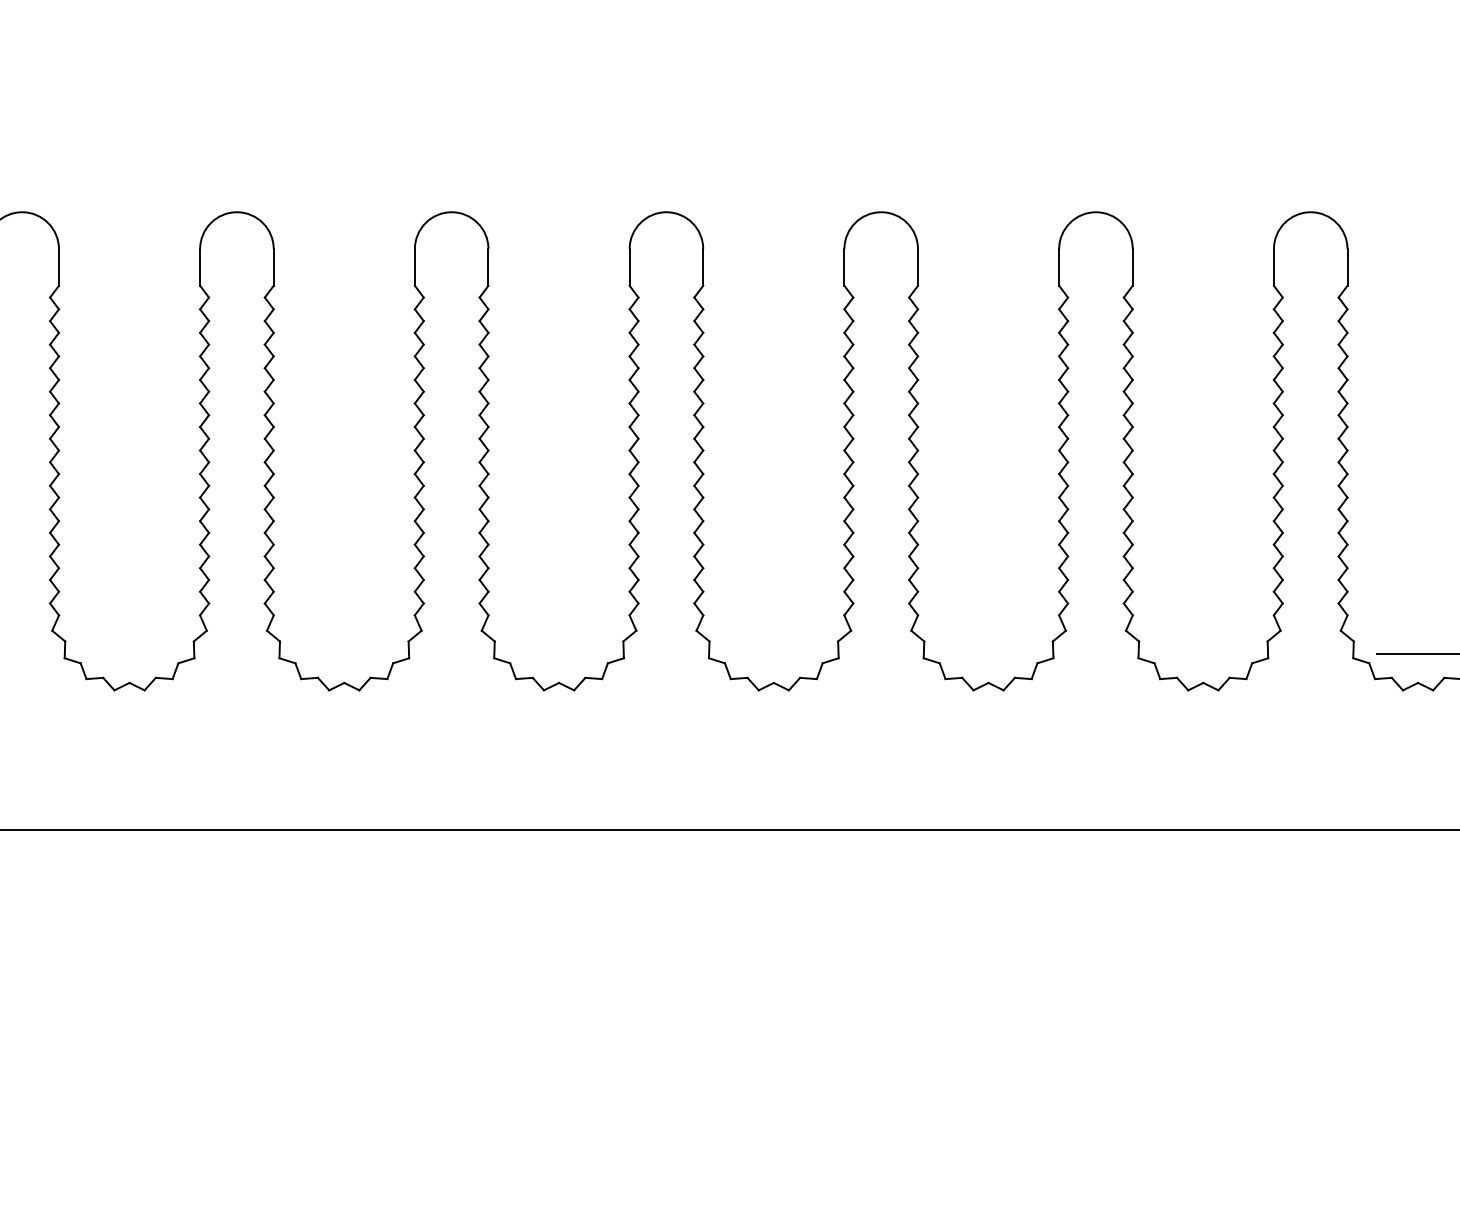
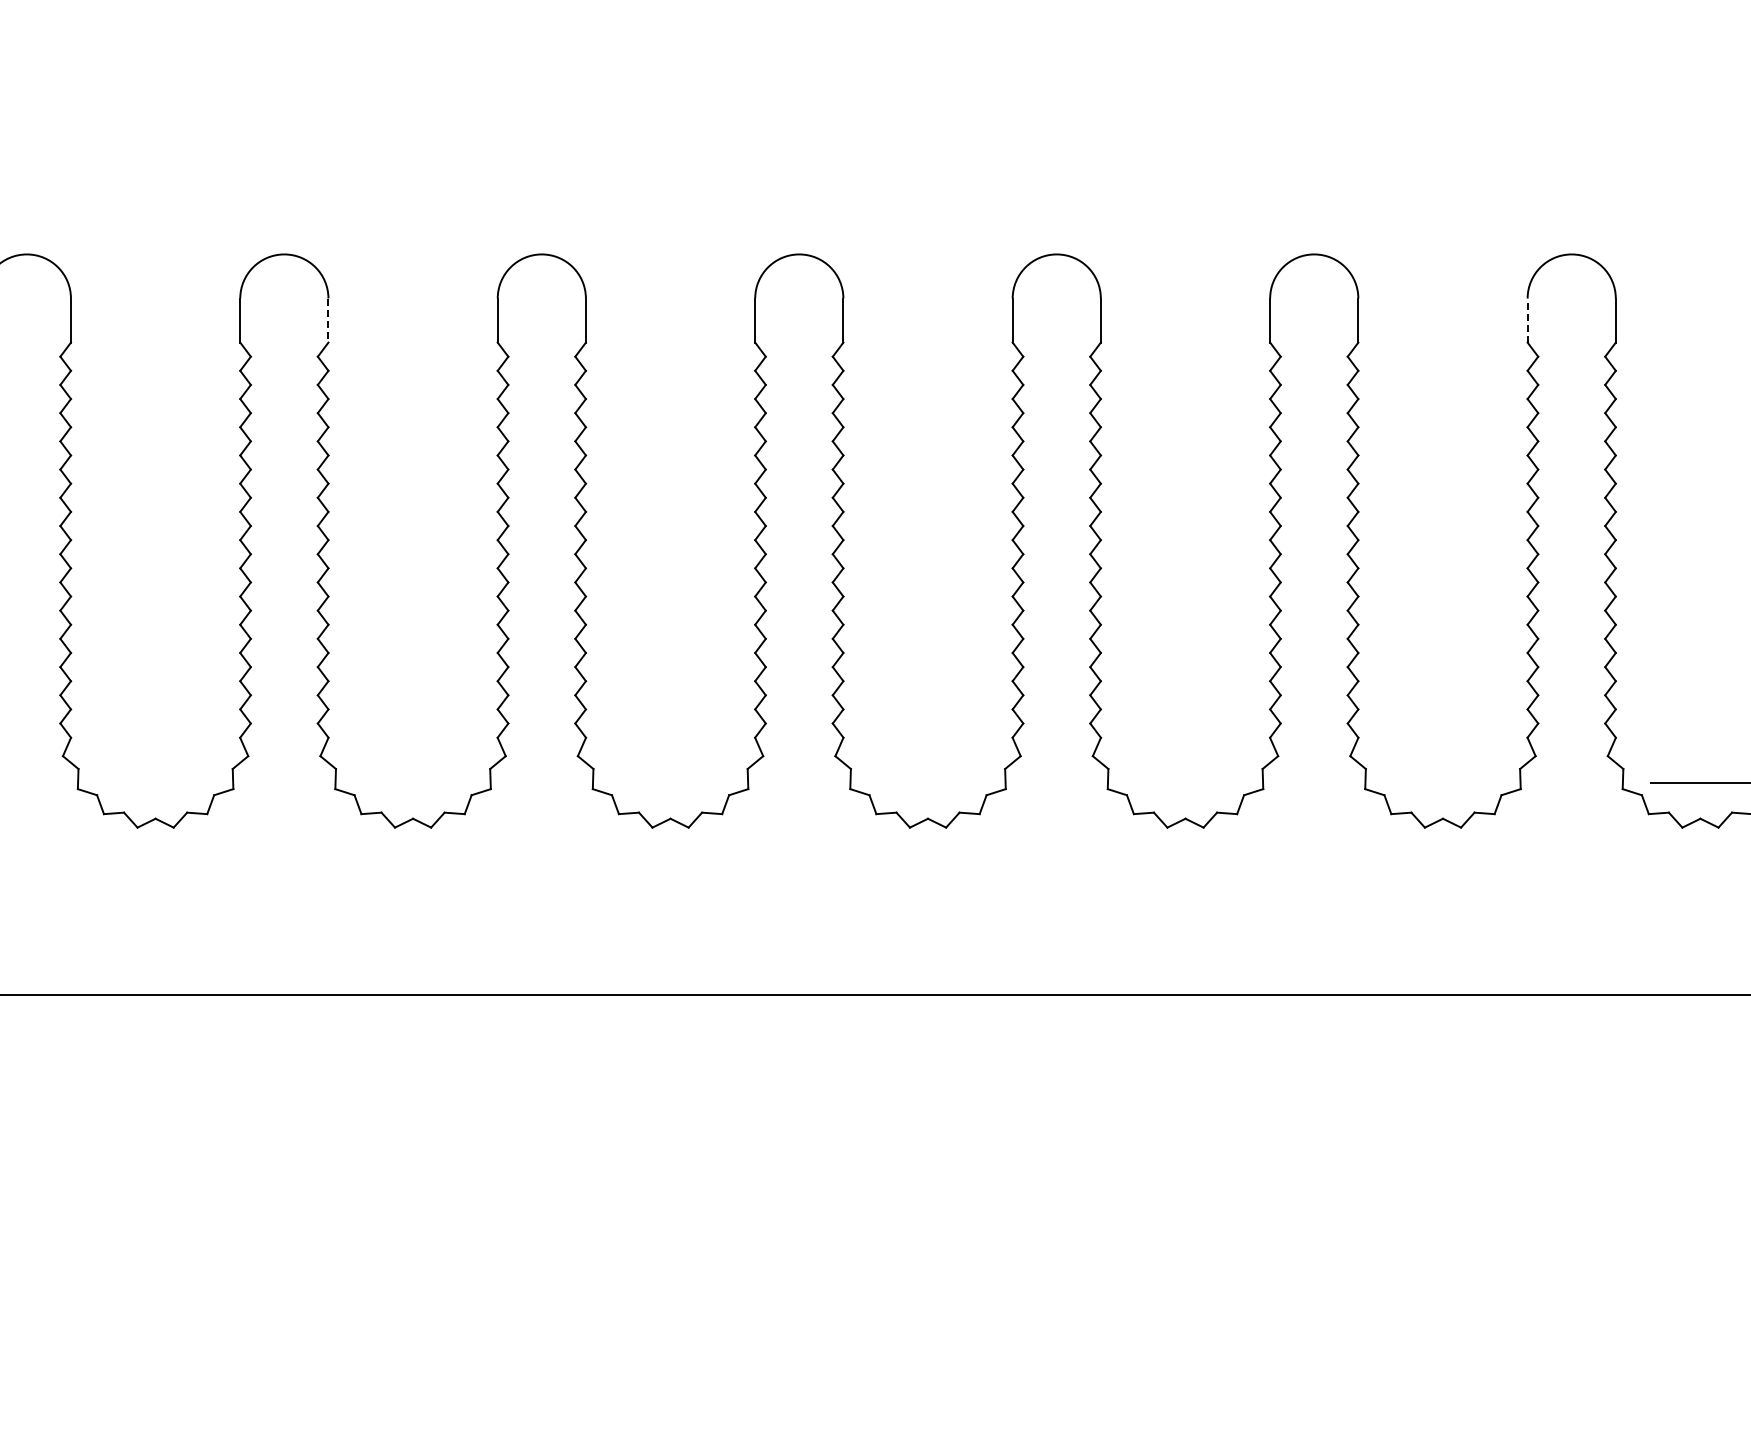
line: (1273, 267) -> (1527, 320), solid -> dashed
line: (273, 268) -> (328, 321), solid -> dashed

